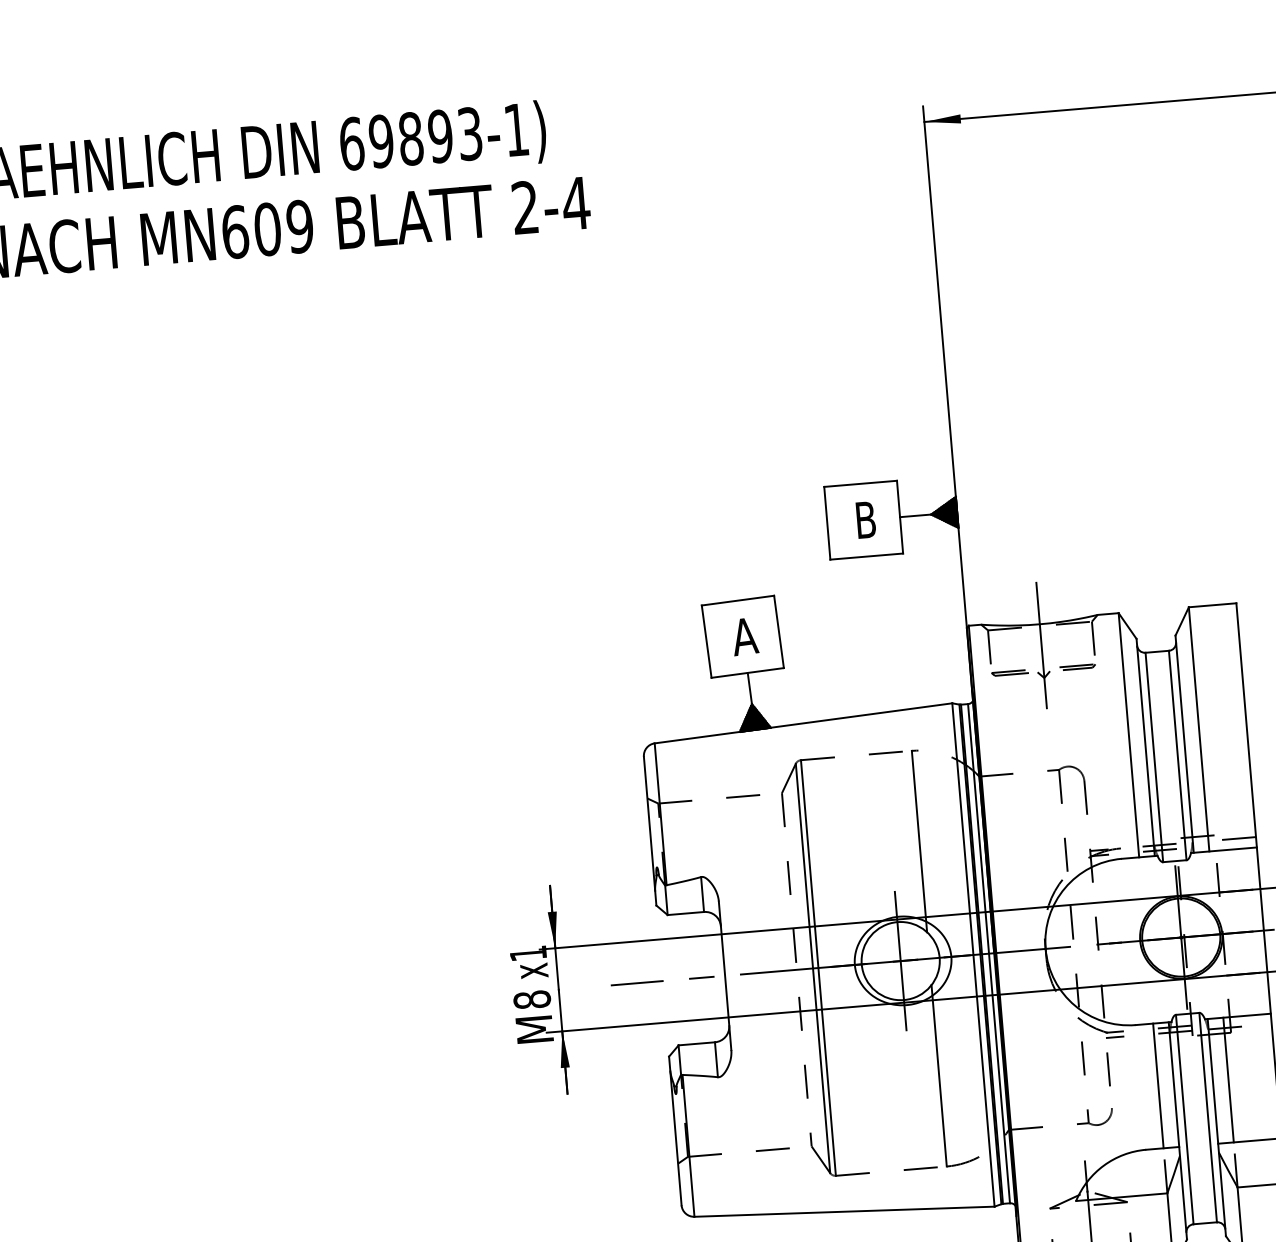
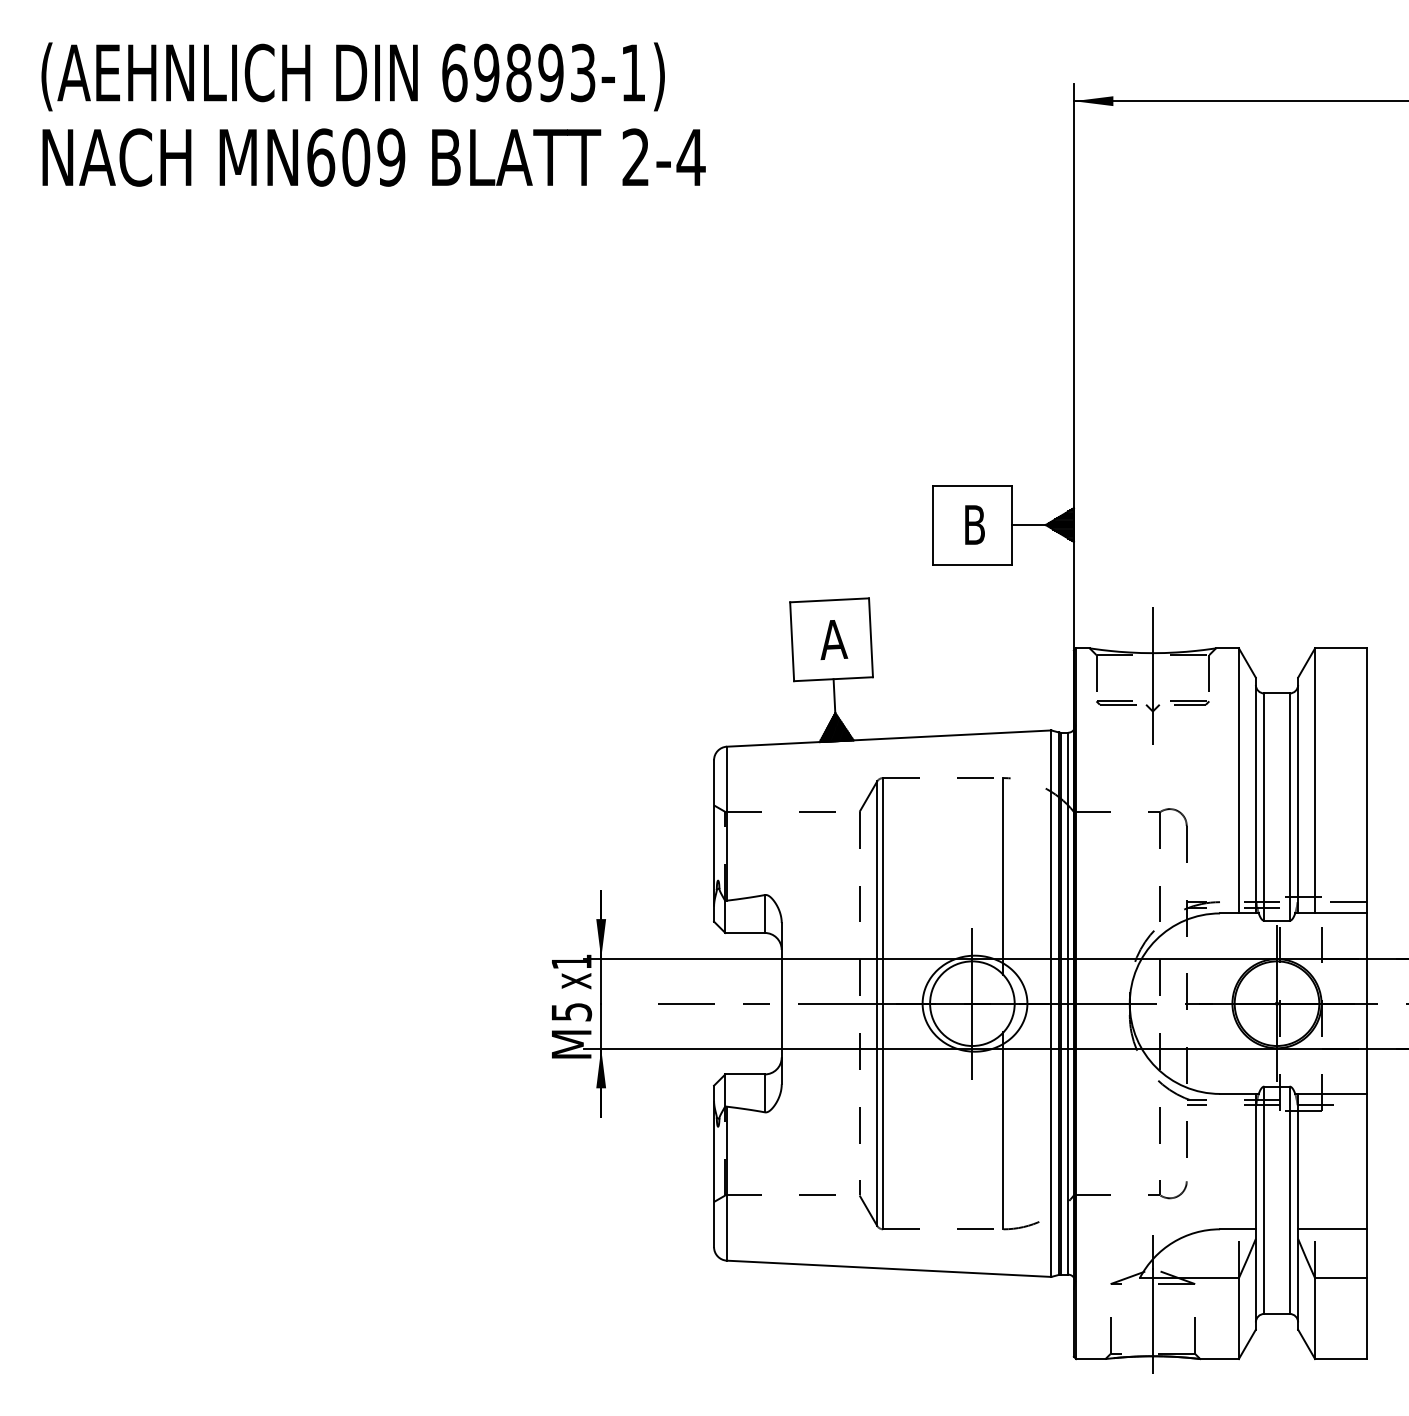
text: (532, 999) -> (571, 1011), 8 -> 5
line: (1228, 1079) -> (1315, 1161), removed
line: (1157, 1085) -> (1238, 1161), removed

